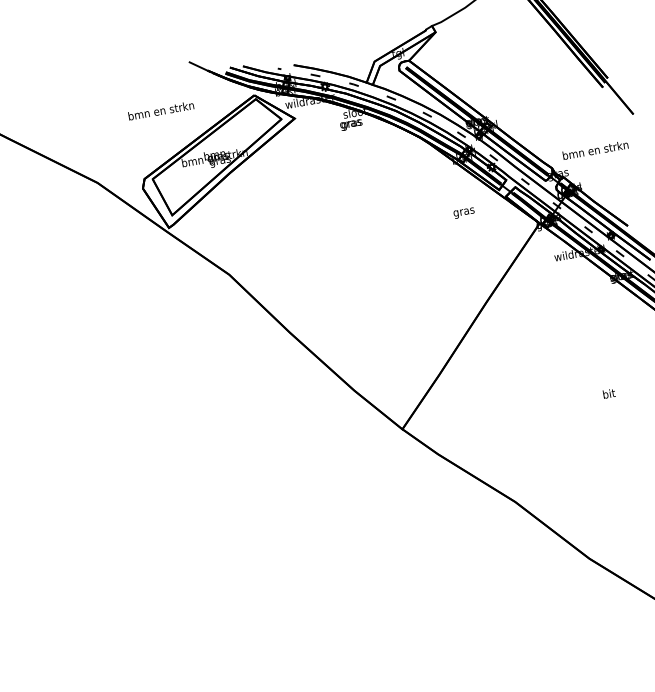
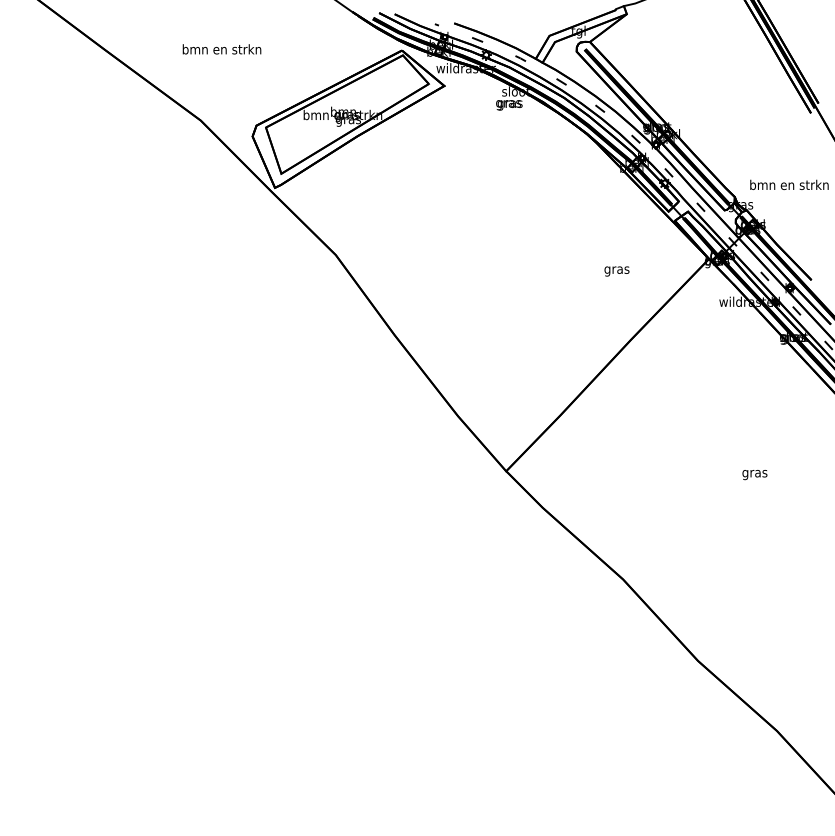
text: (160, 110) -> (221, 49), moved
text: (463, 213) -> (616, 271), moved
text: (608, 394) -> (754, 473), bit -> gras

